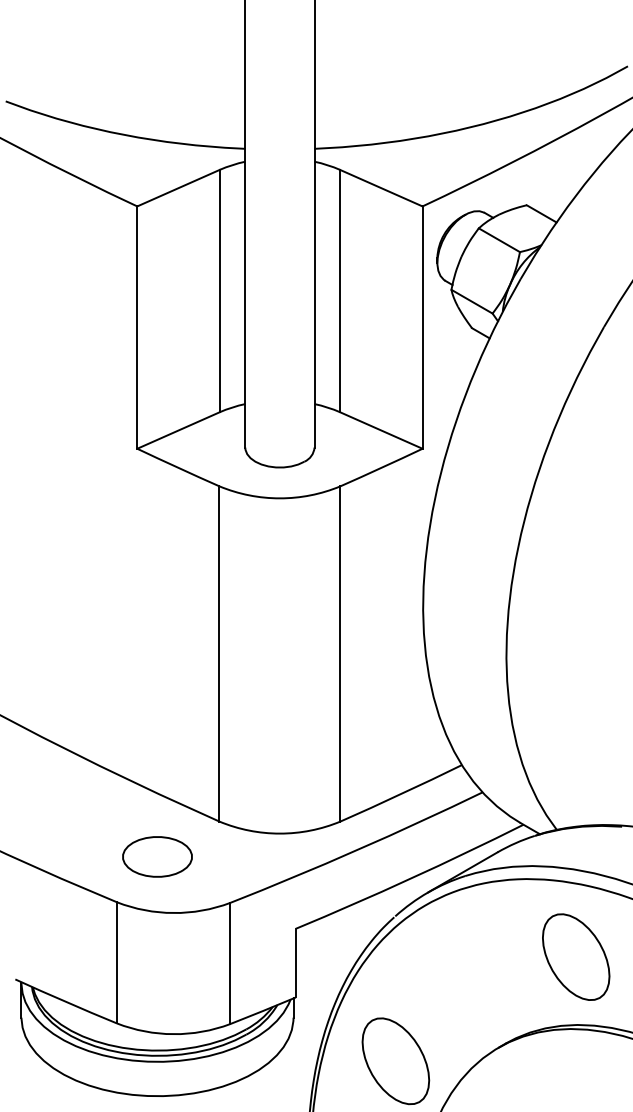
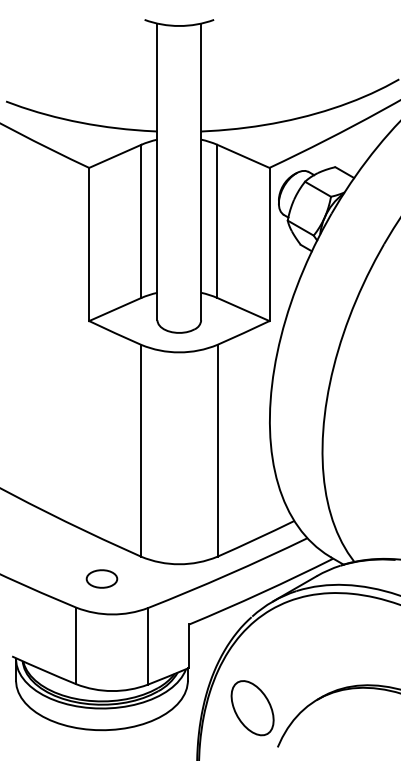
part: (156, 856) -> (101, 578), size x0.7
part: (576, 957) -> (366, 642), removed

